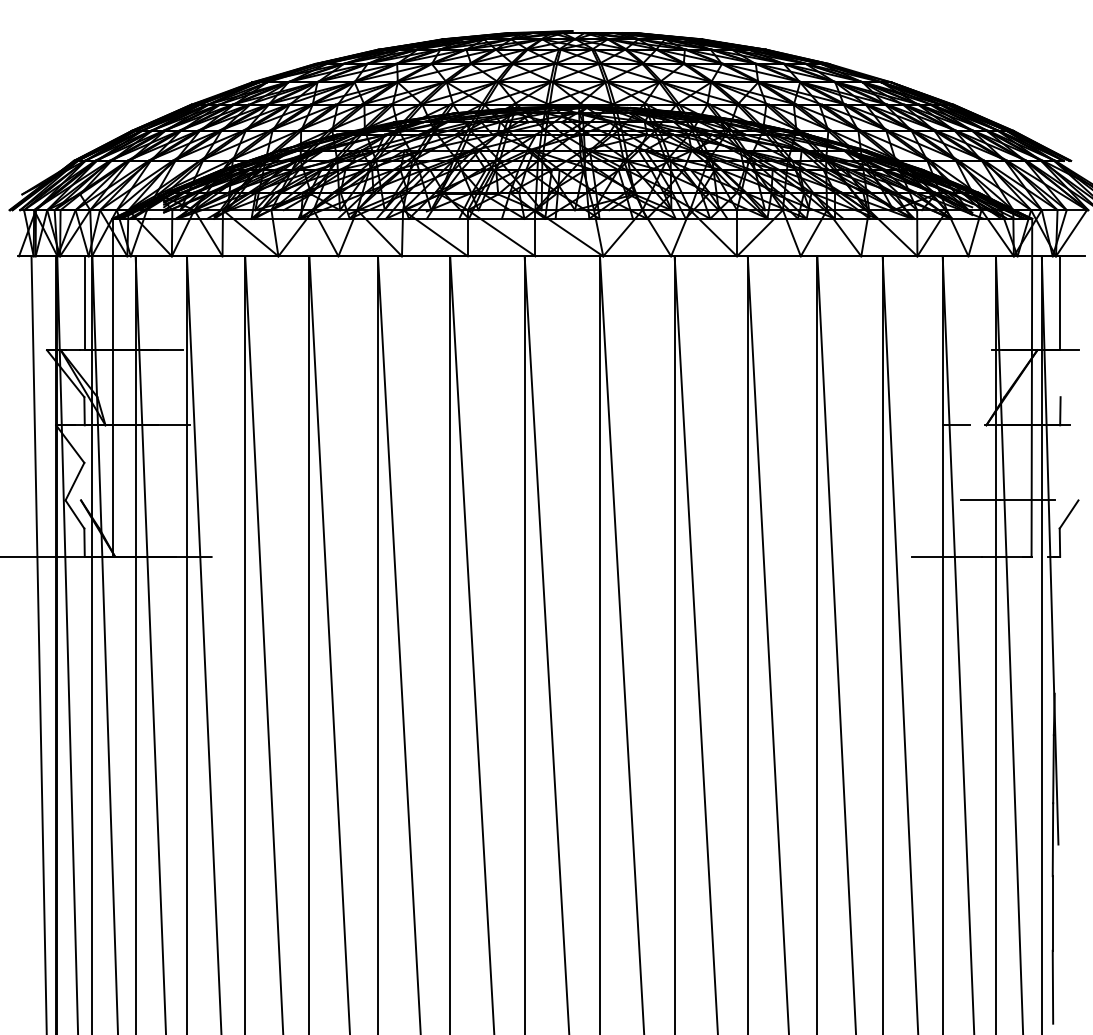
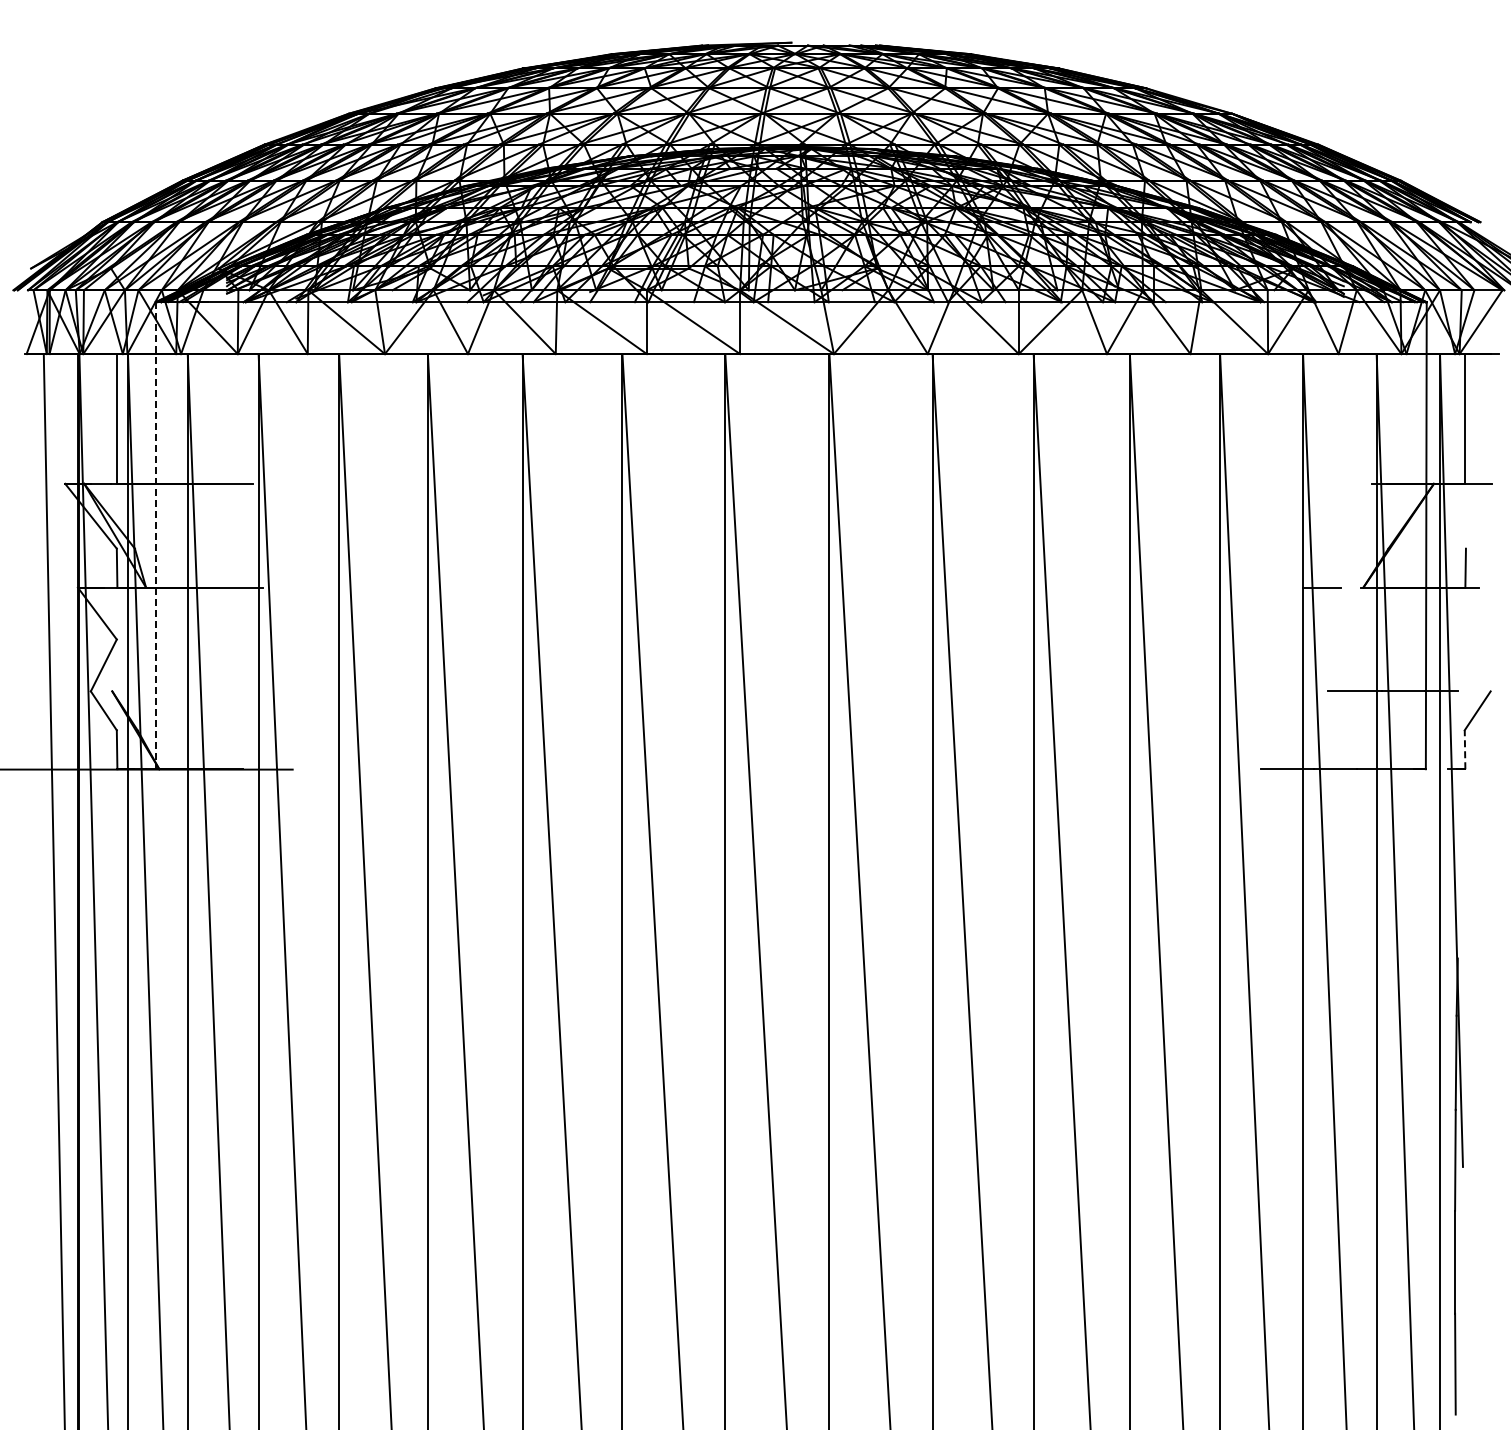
line: (112, 387) -> (155, 535), solid -> dashed
line: (1060, 542) -> (1465, 749), solid -> dashed

